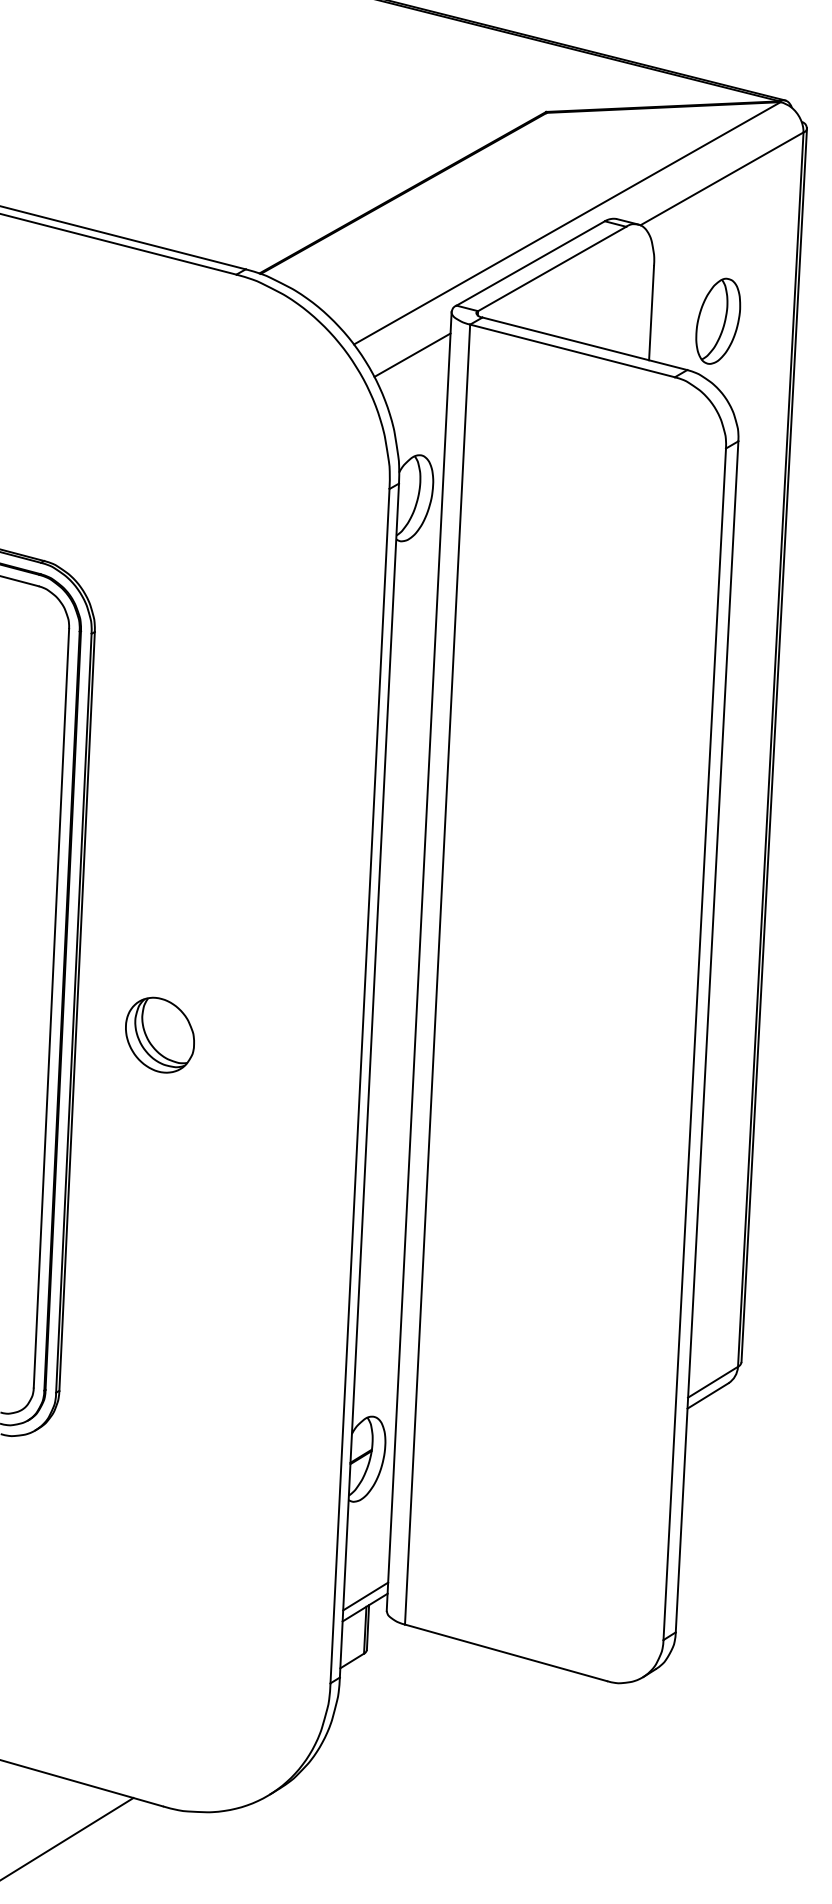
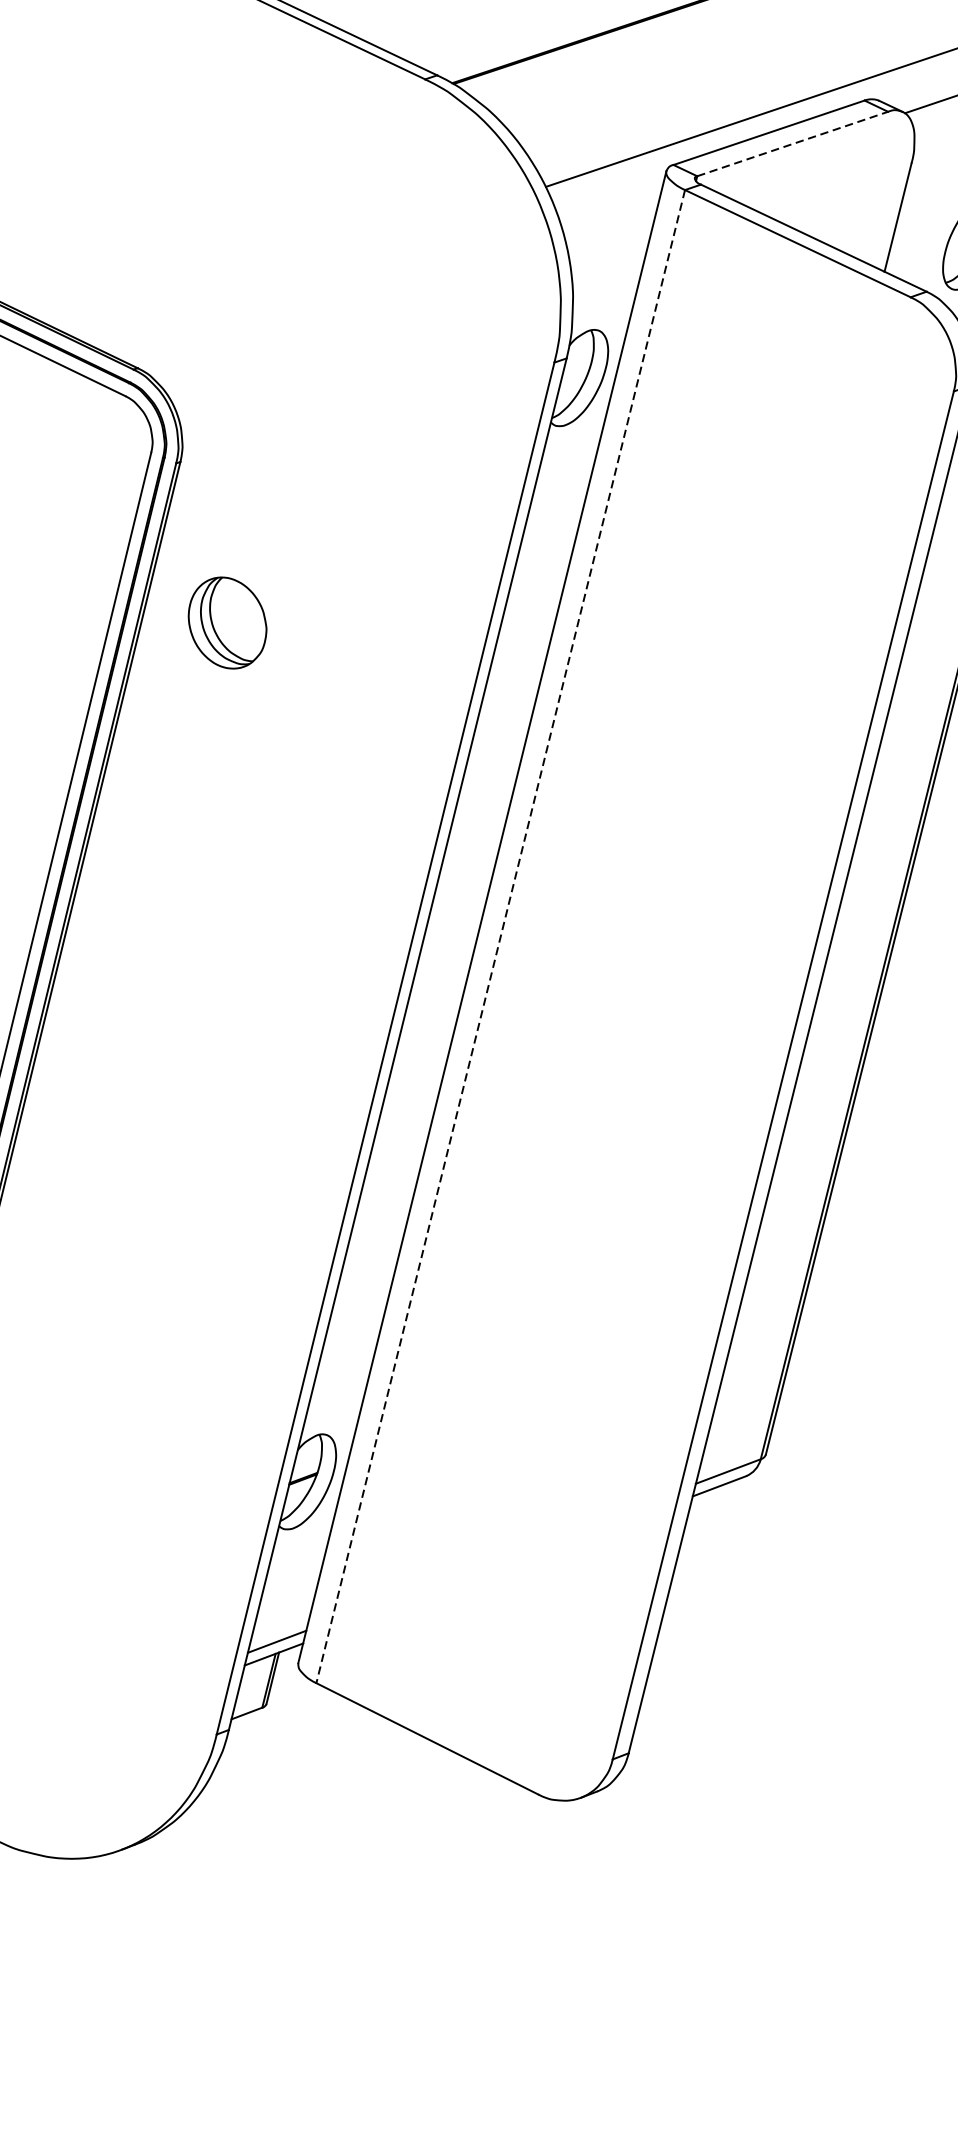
line: (552, 268) -> (793, 143), solid -> dashed
line: (412, 354) -> (611, 211), removed
line: (437, 974) -> (500, 936), solid -> dashed
part: (159, 1034) -> (227, 622), moved

